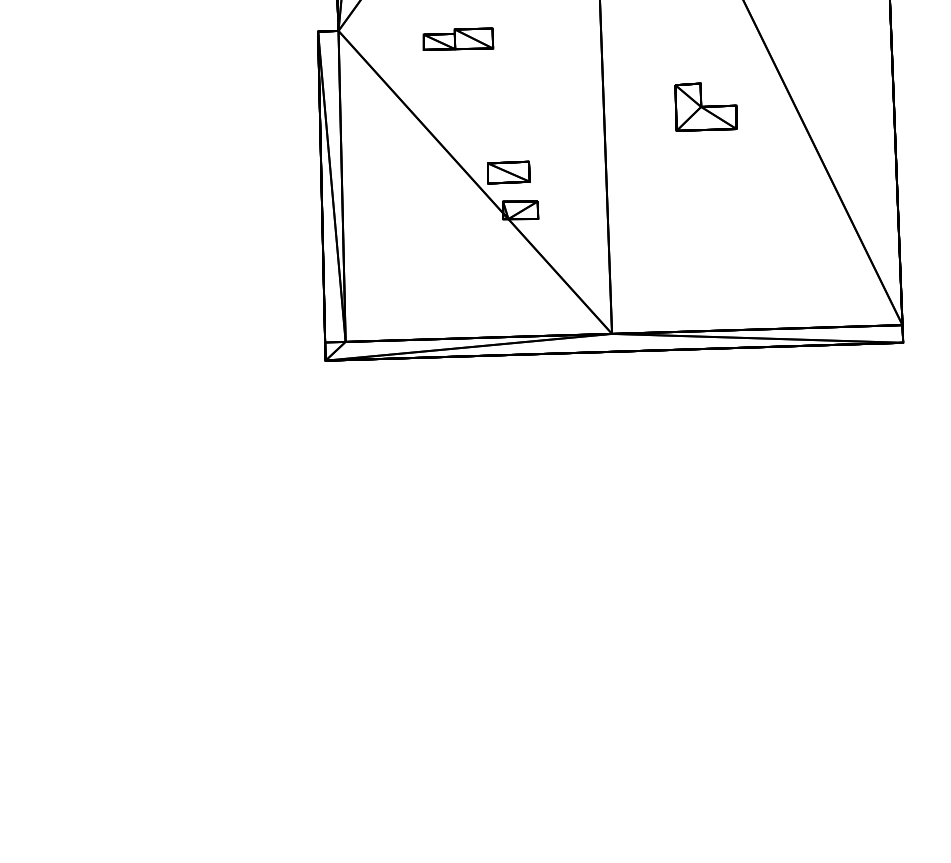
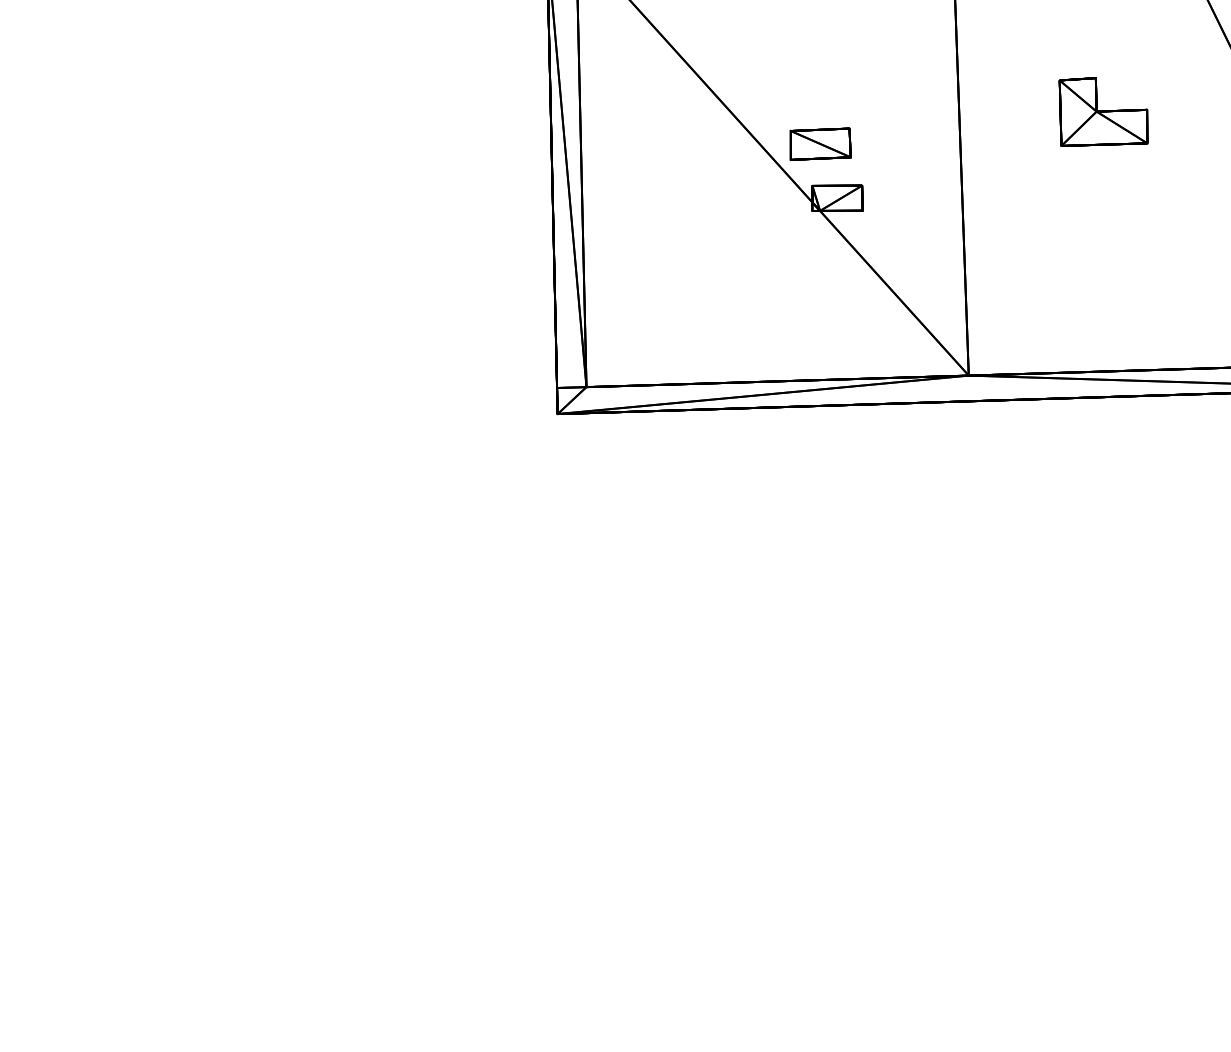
part: (705, 106) -> (1102, 111), moved

